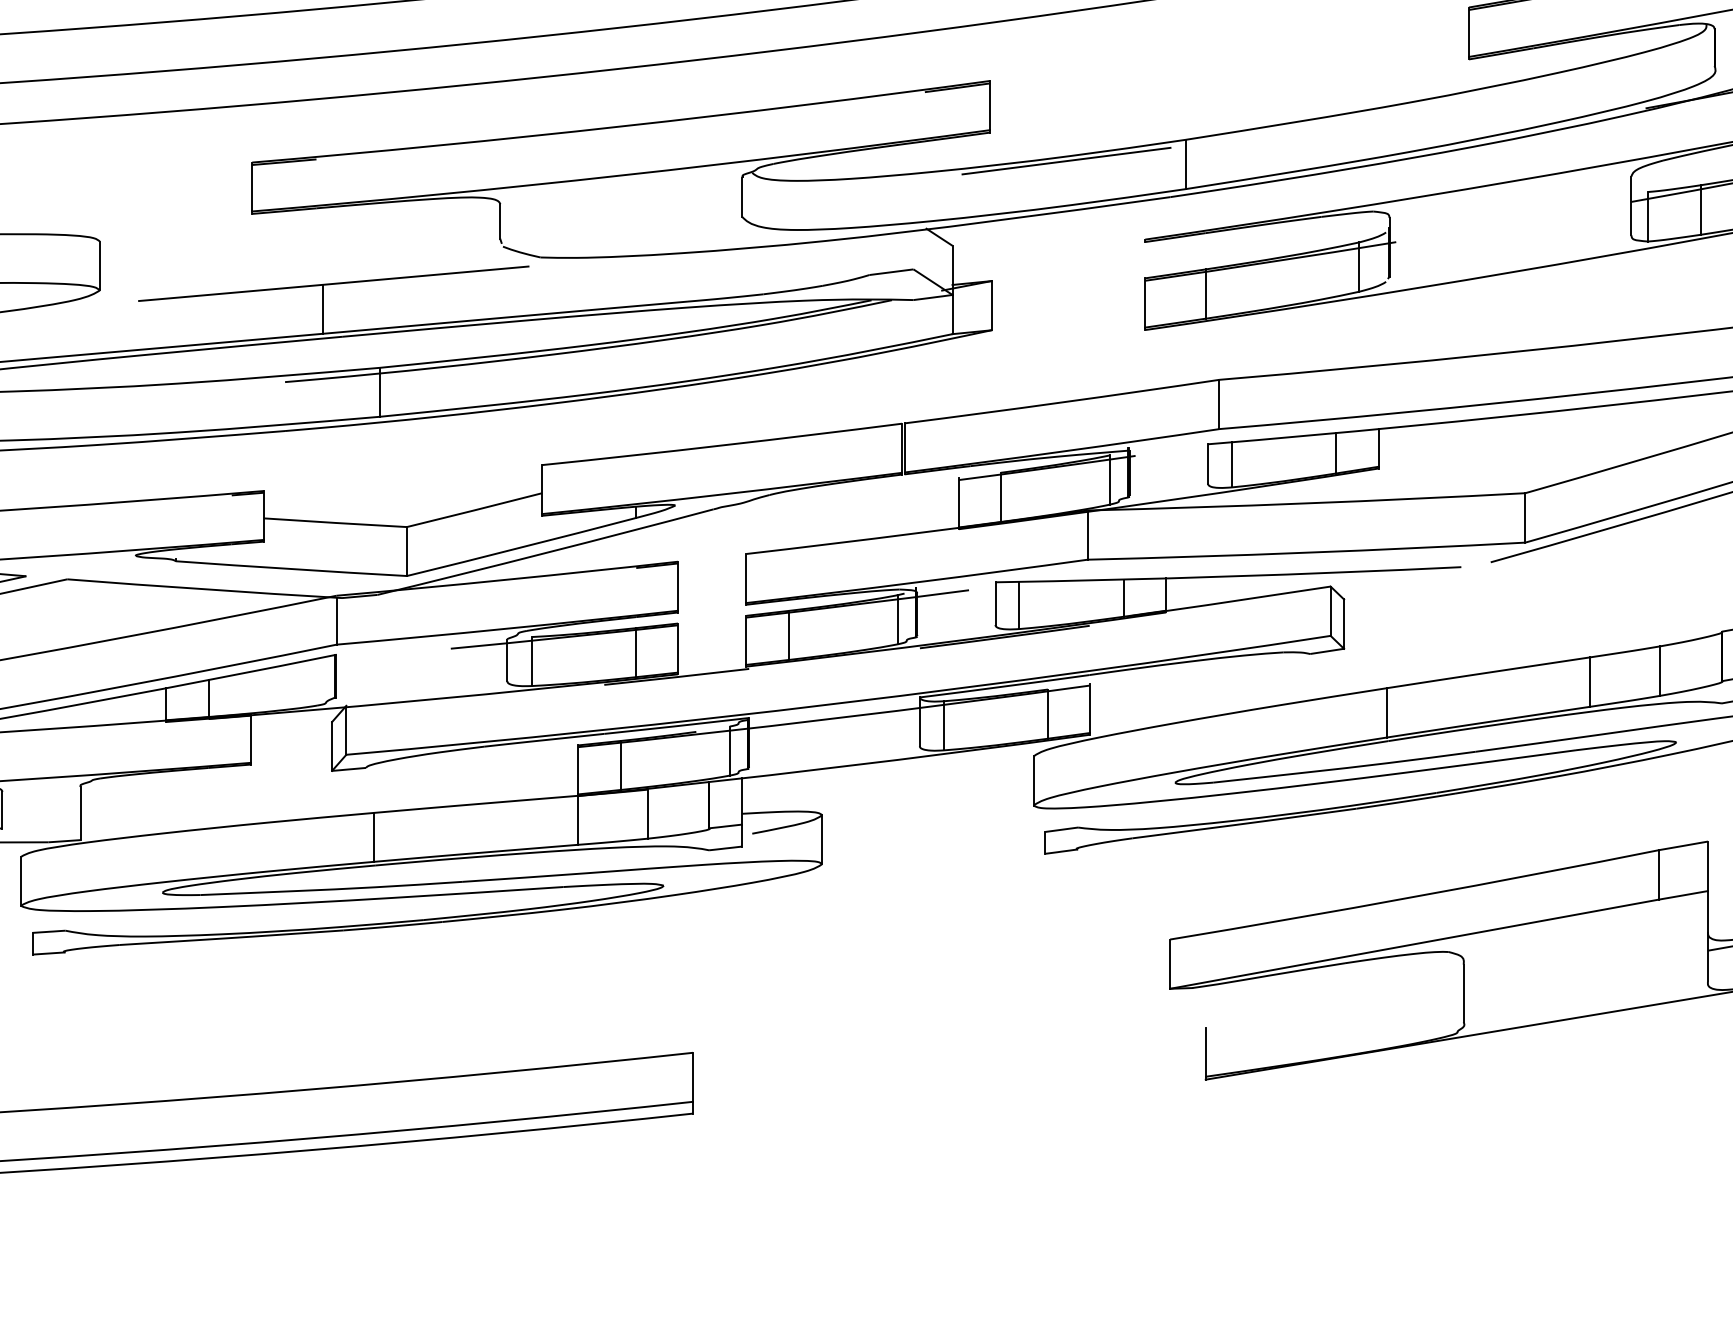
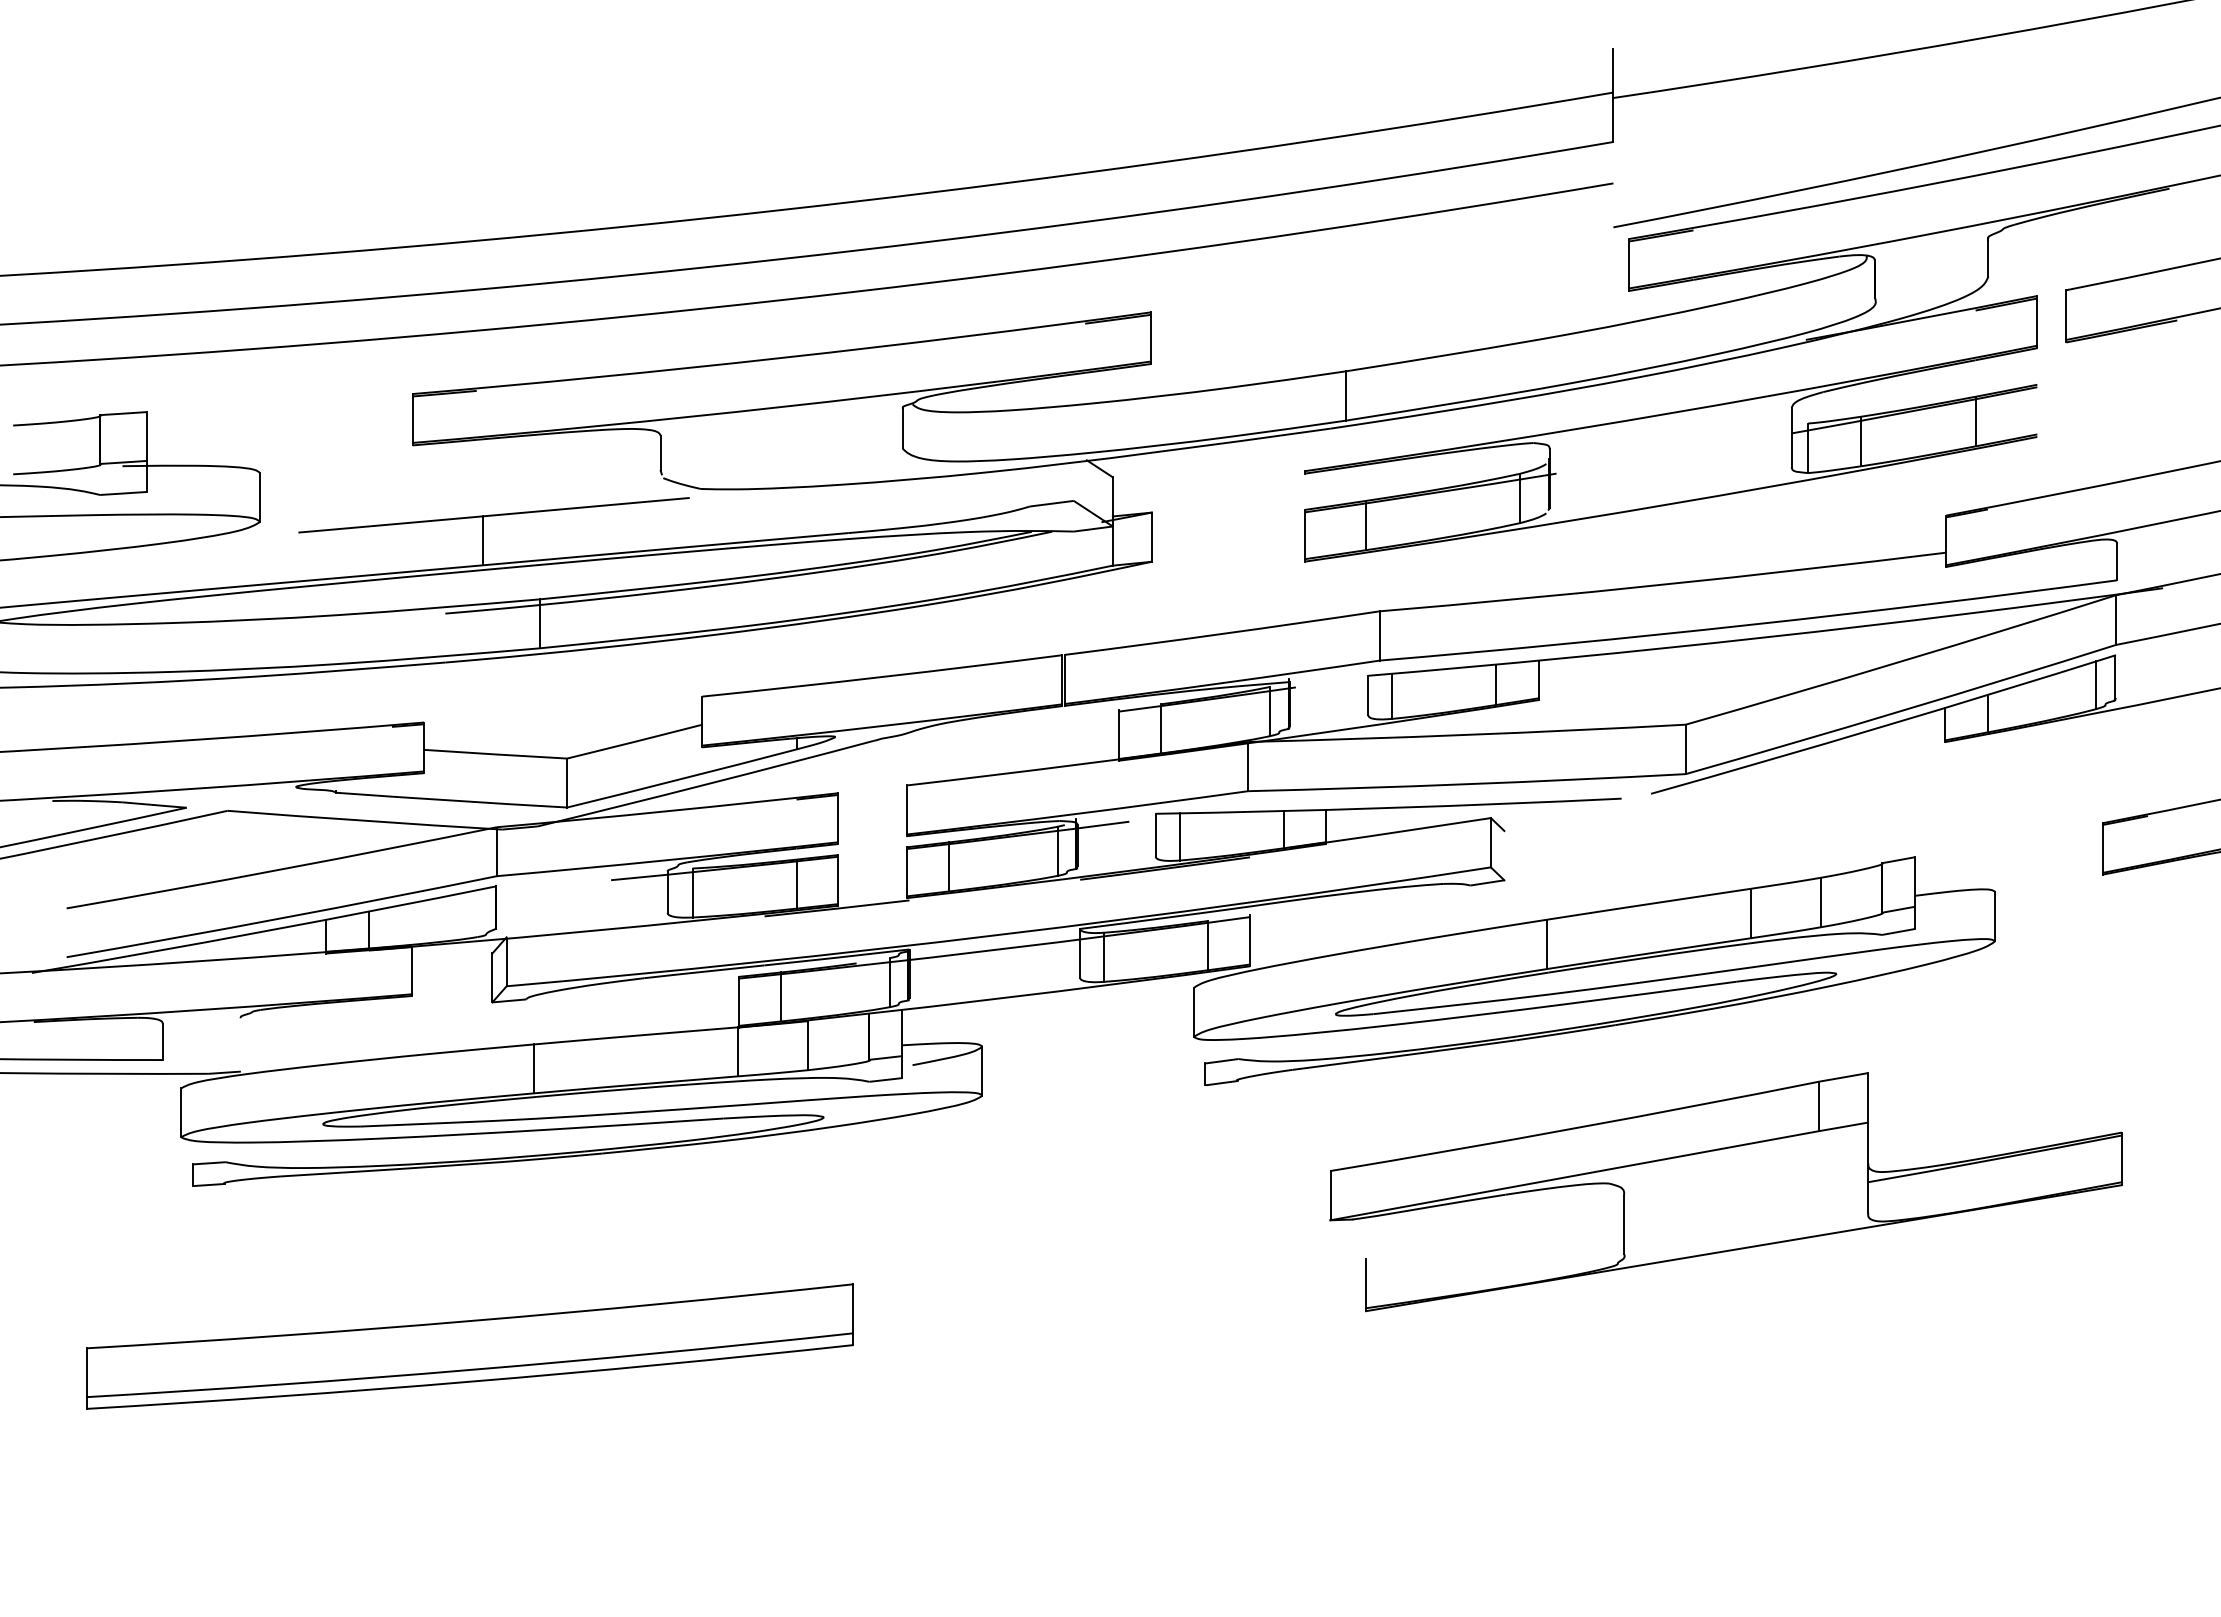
line: (1066, 161) -> (1226, 392), removed
line: (1344, 624) -> (1504, 855), removed
line: (80, 813) -> (240, 1044), removed

